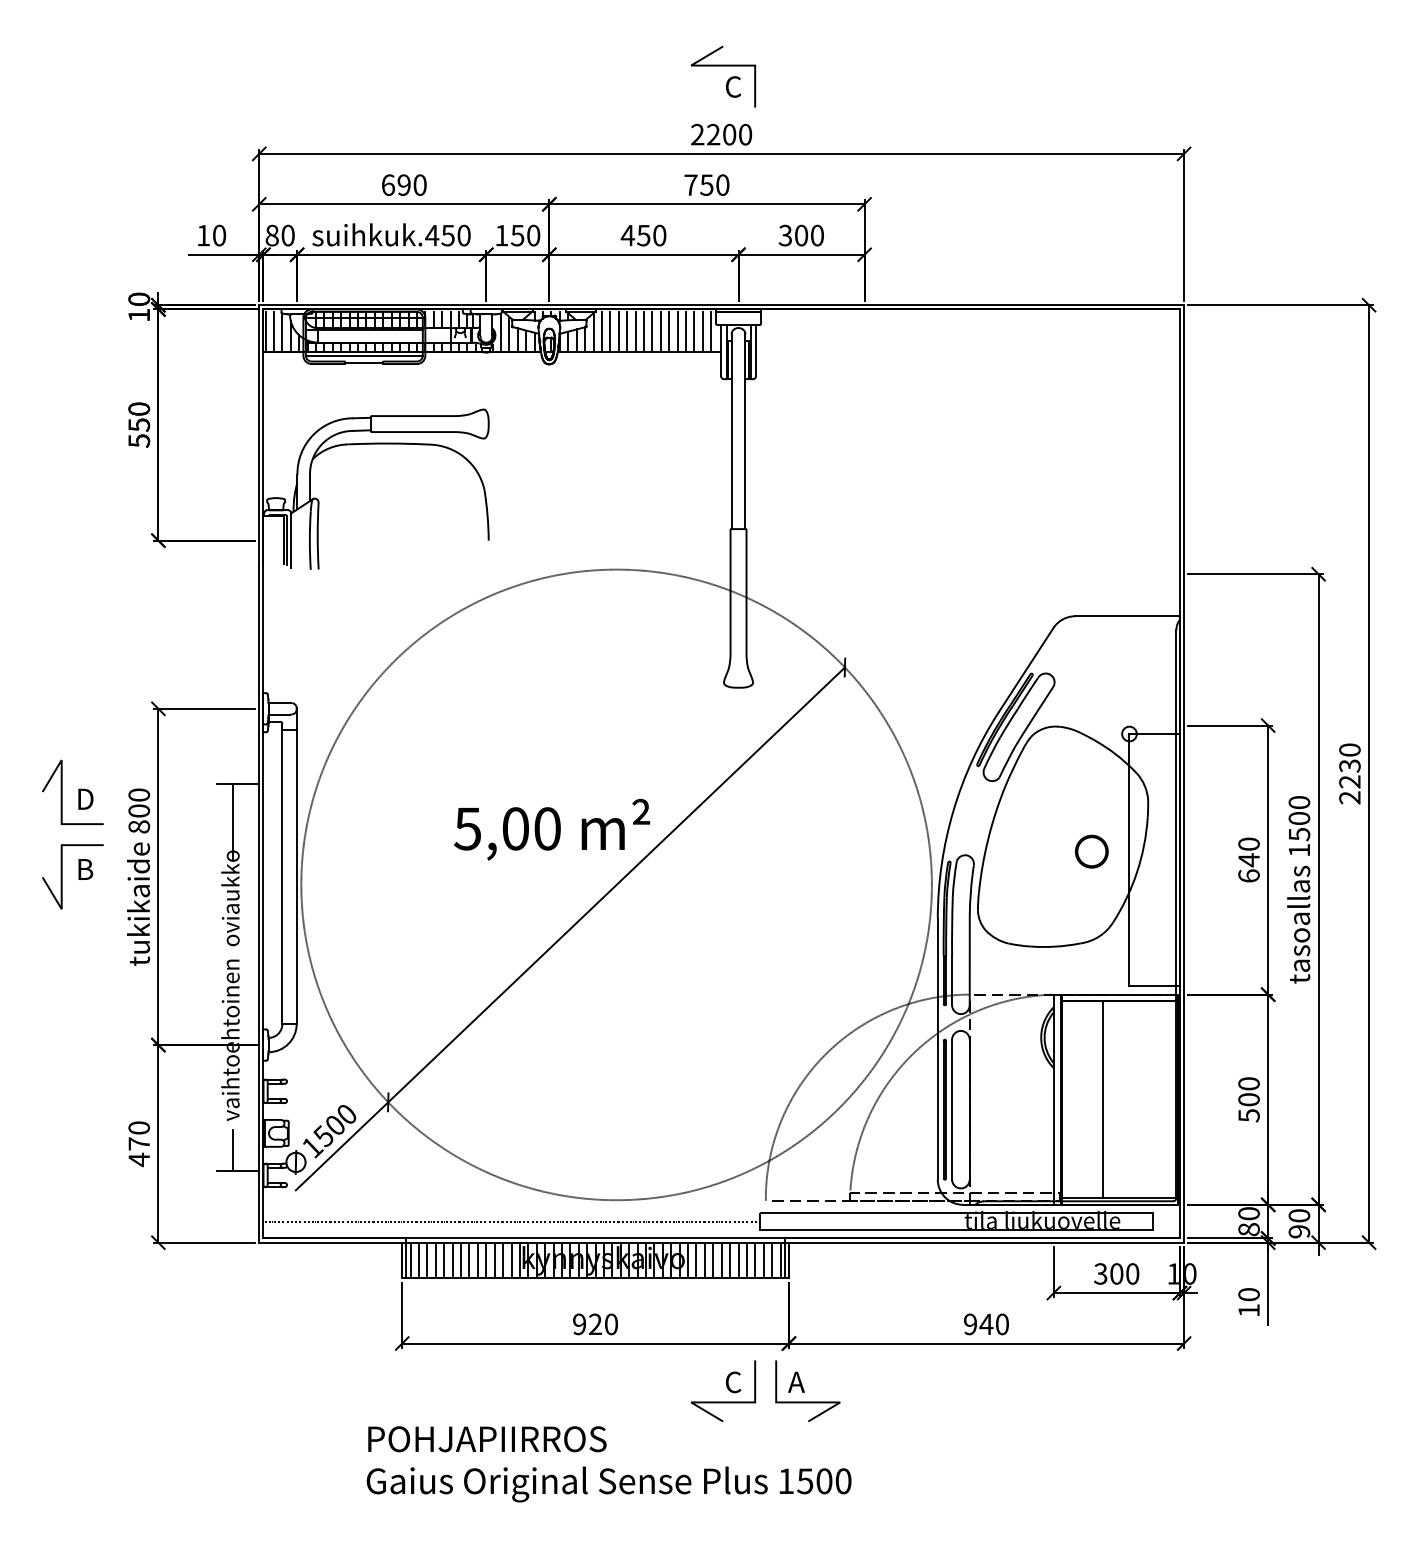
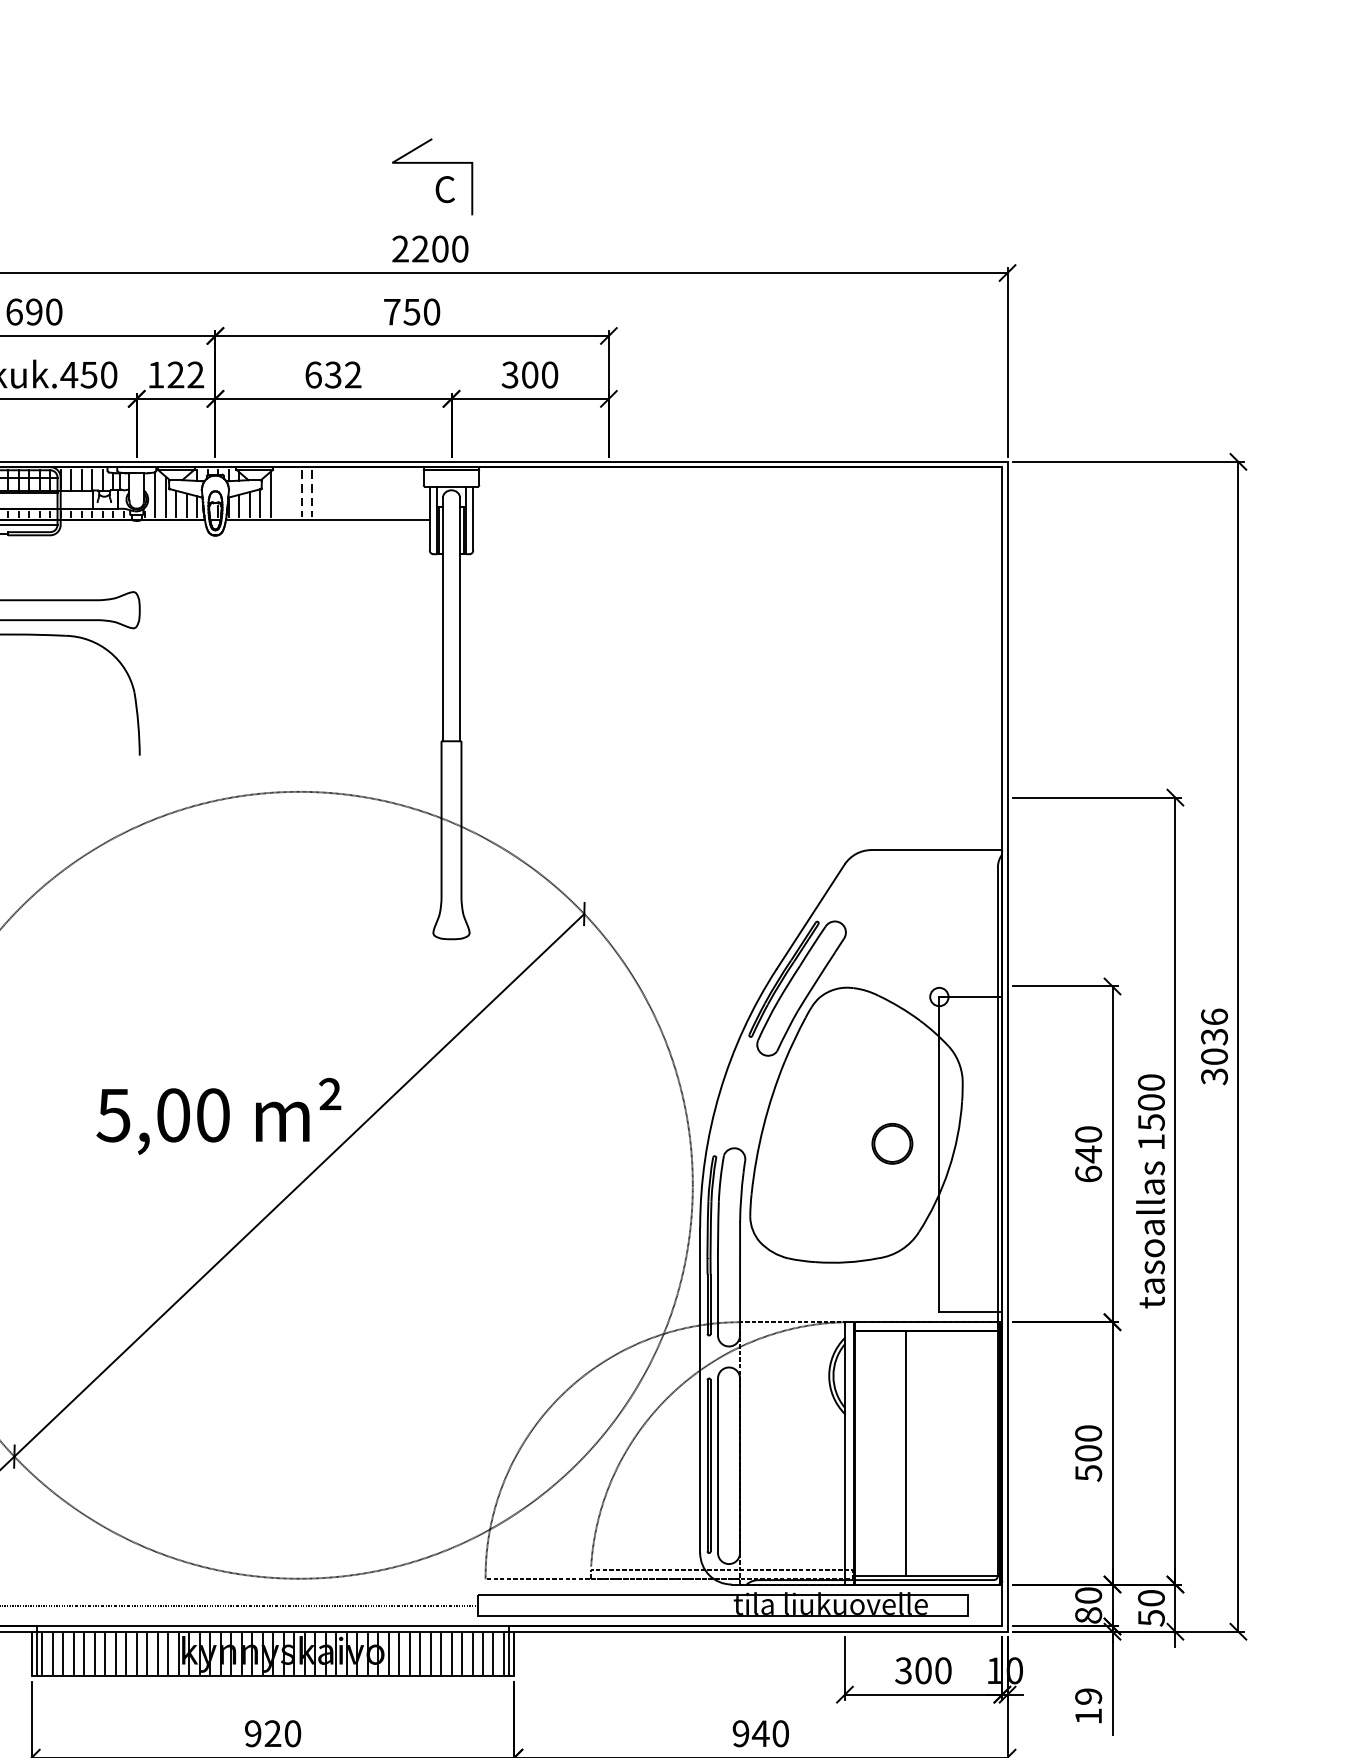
text: (525, 235) -> (185, 374), 150 -> 122
text: (643, 235) -> (332, 374), 450 -> 632
line: (601, 330) -> (280, 493), removed
line: (610, 330) -> (291, 493), removed
line: (618, 330) -> (301, 493), solid -> dashed
line: (627, 330) -> (312, 493), solid -> dashed
line: (635, 330) -> (322, 493), removed
line: (643, 330) -> (332, 493), removed
line: (652, 330) -> (344, 493), removed
line: (660, 330) -> (354, 493), removed
line: (669, 330) -> (365, 493), removed
line: (677, 330) -> (375, 493), removed
line: (685, 330) -> (385, 493), removed
line: (694, 330) -> (396, 493), removed
line: (702, 330) -> (406, 493), removed
line: (711, 330) -> (417, 493), removed
text: (1349, 773) -> (1213, 1046), 2230 -> 3036
text: (1299, 1231) -> (1151, 1617), 90 -> 50
text: (1248, 1294) -> (1087, 1696), 10 -> 19

